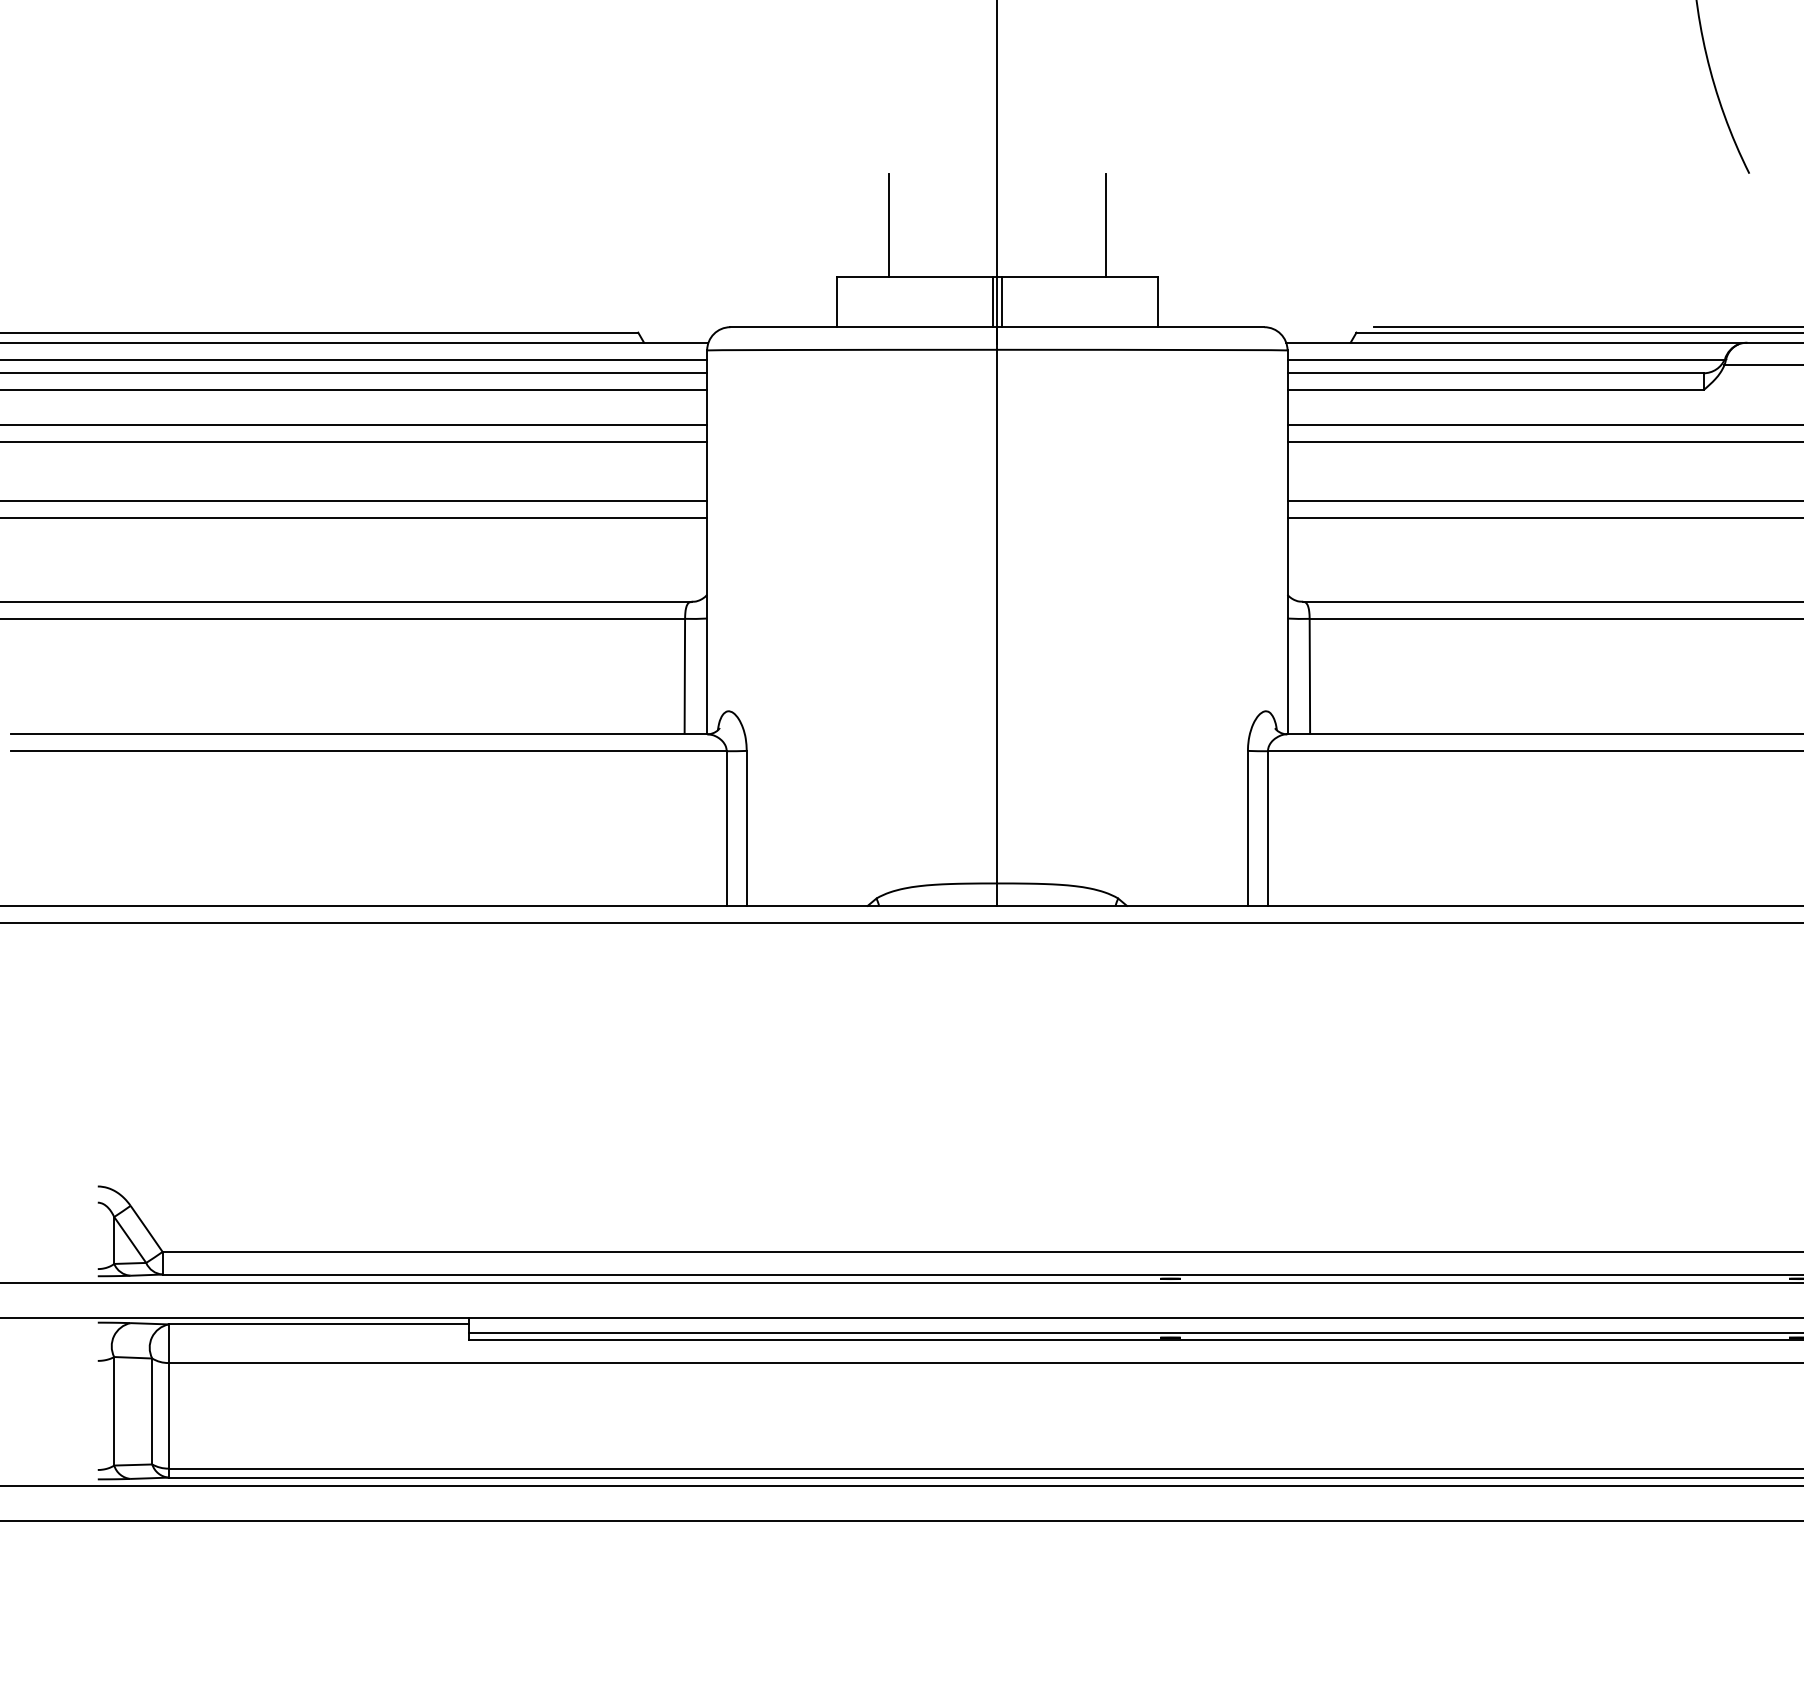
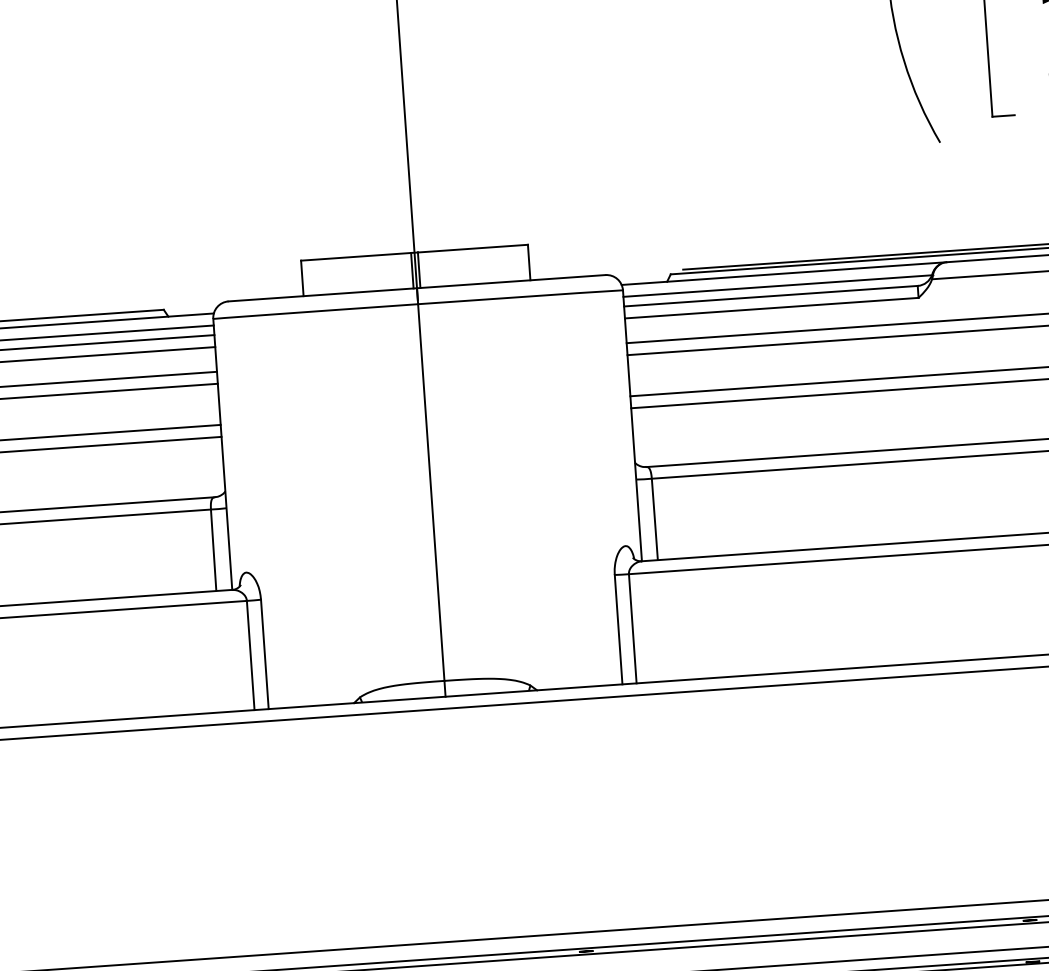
line: (888, 225) -> (335, 221), removed
line: (1106, 225) -> (489, 211), removed

